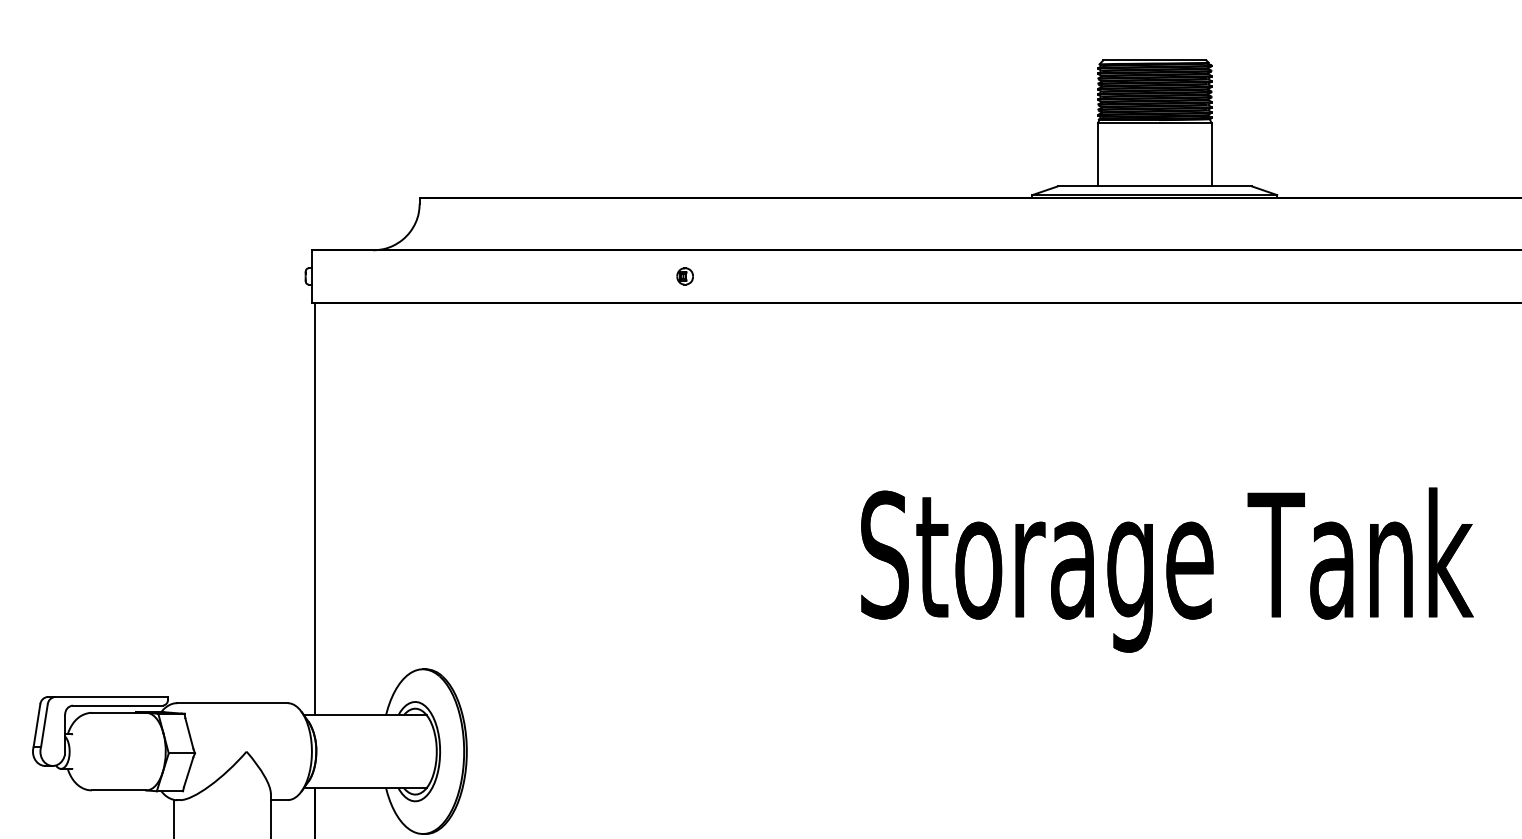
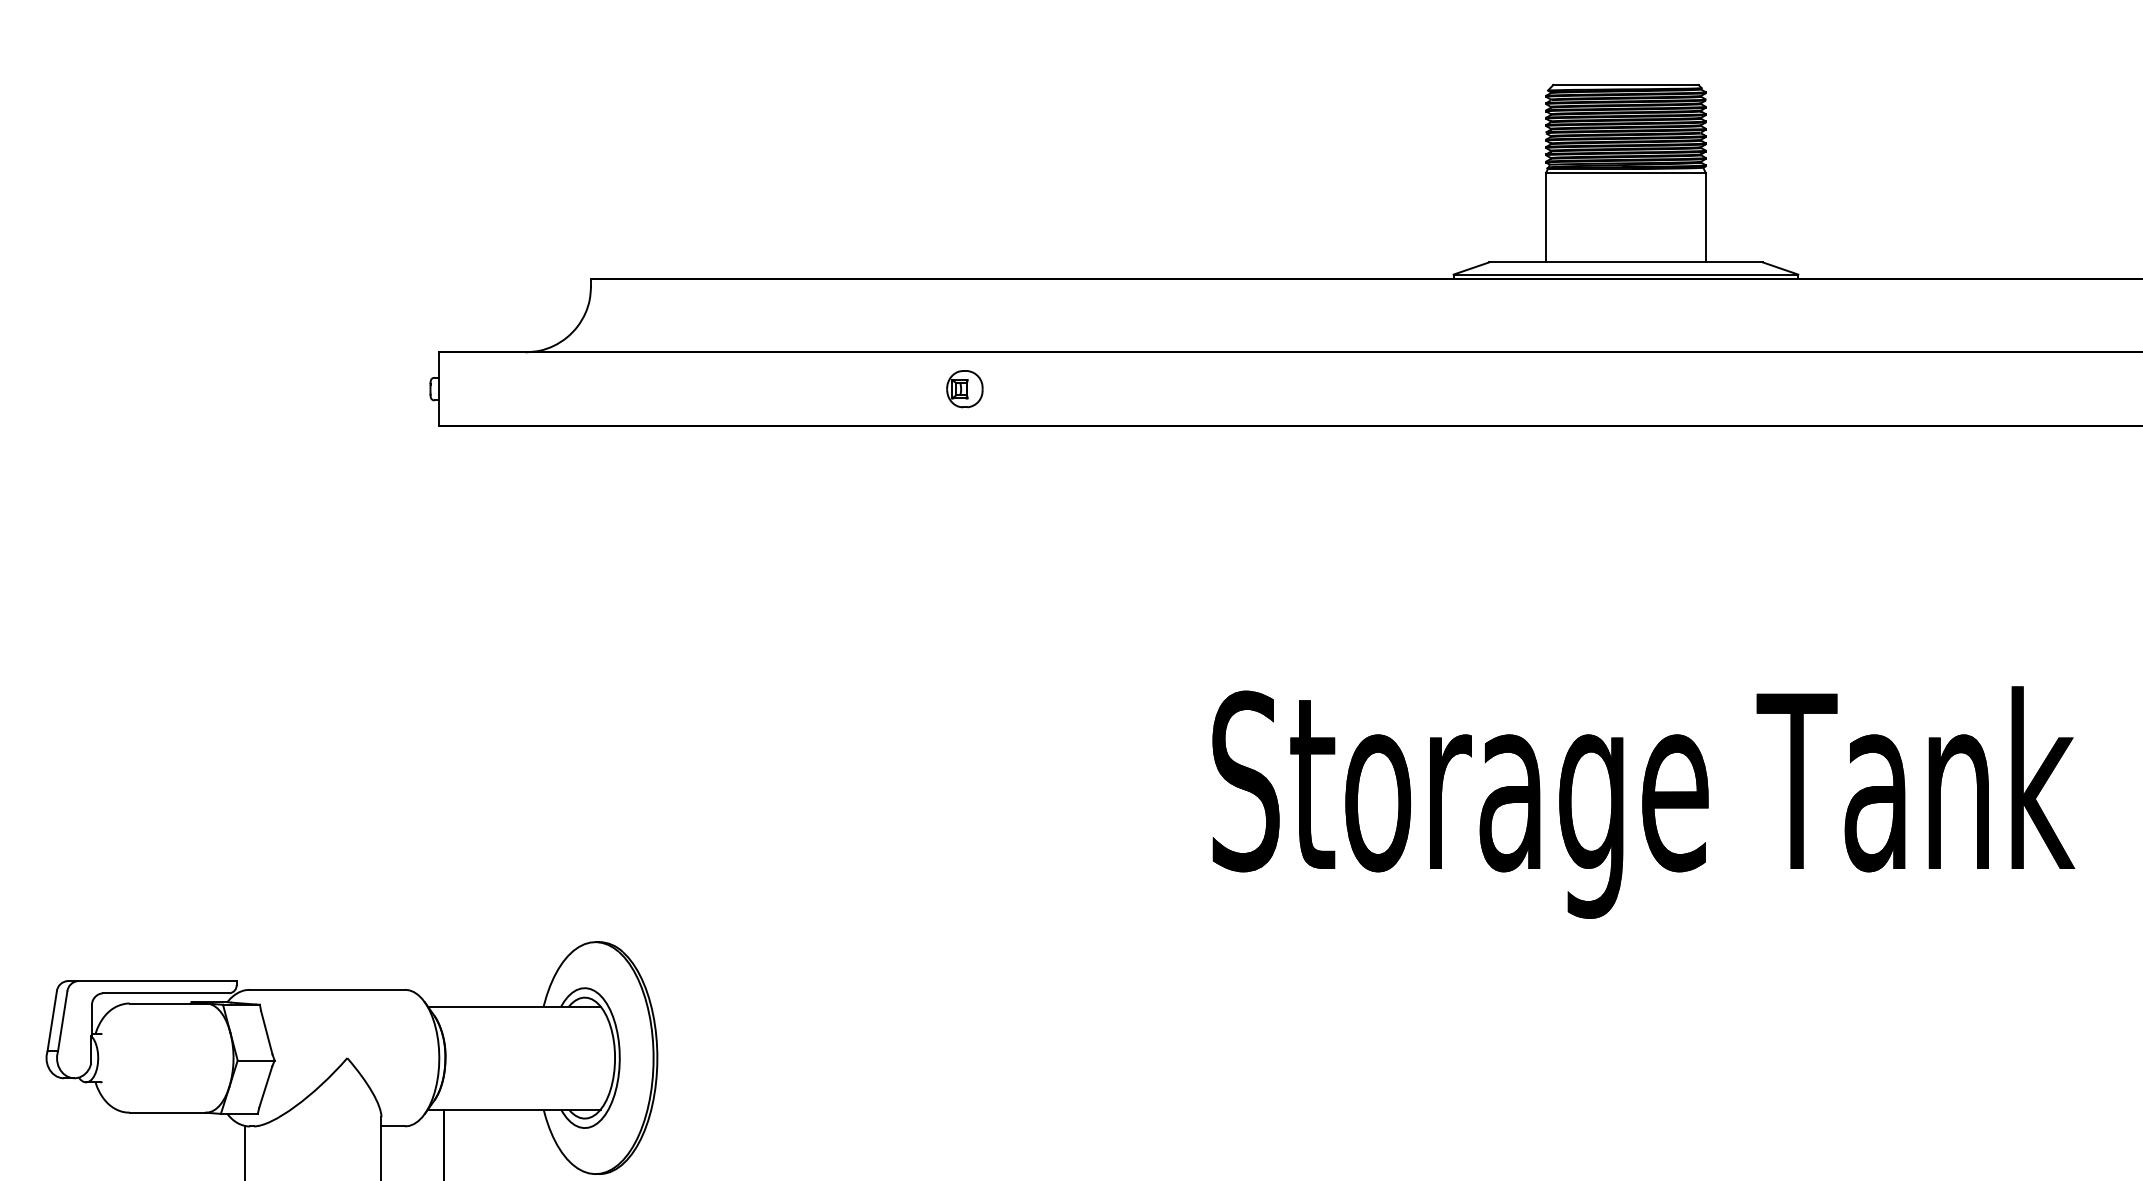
part: (684, 276) -> (964, 388), size x1.6
line: (314, 508) -> (443, 715), removed

